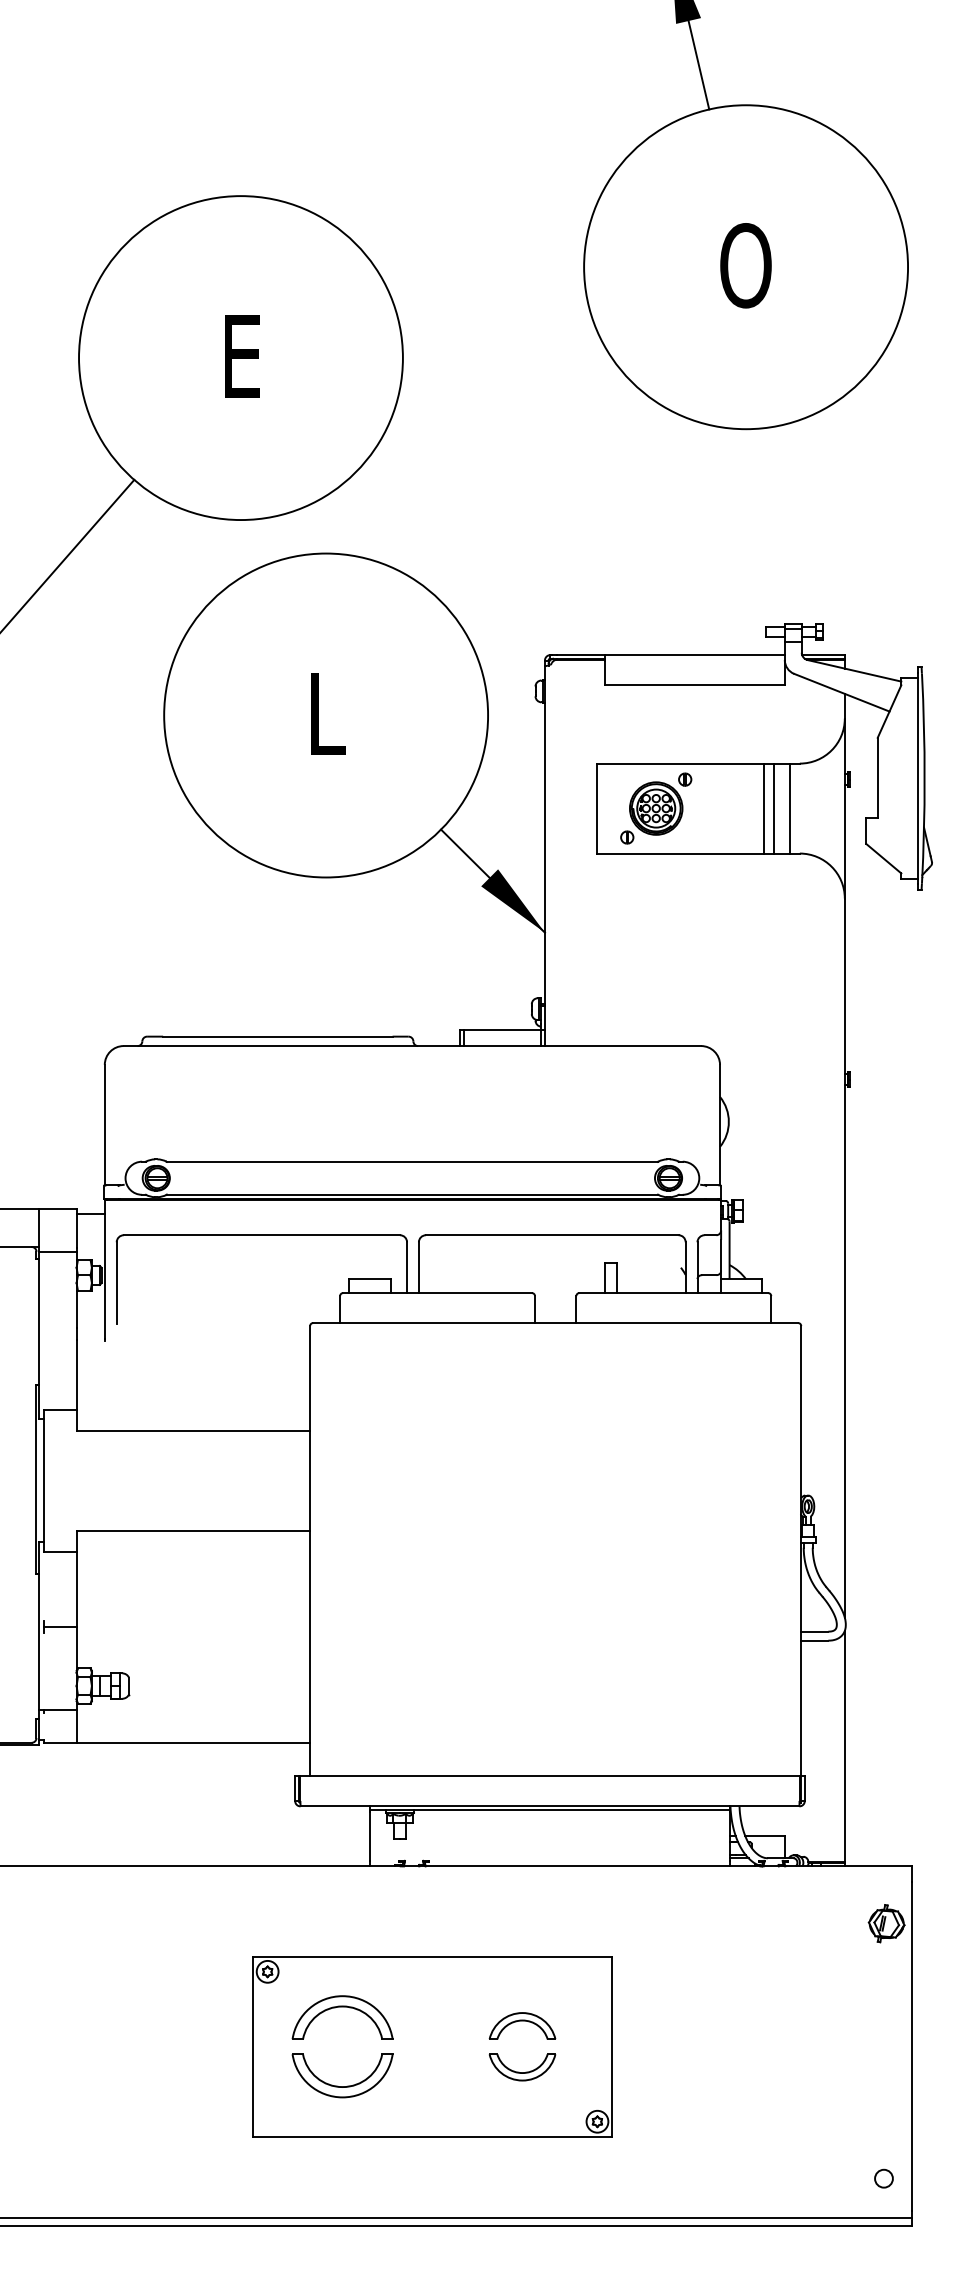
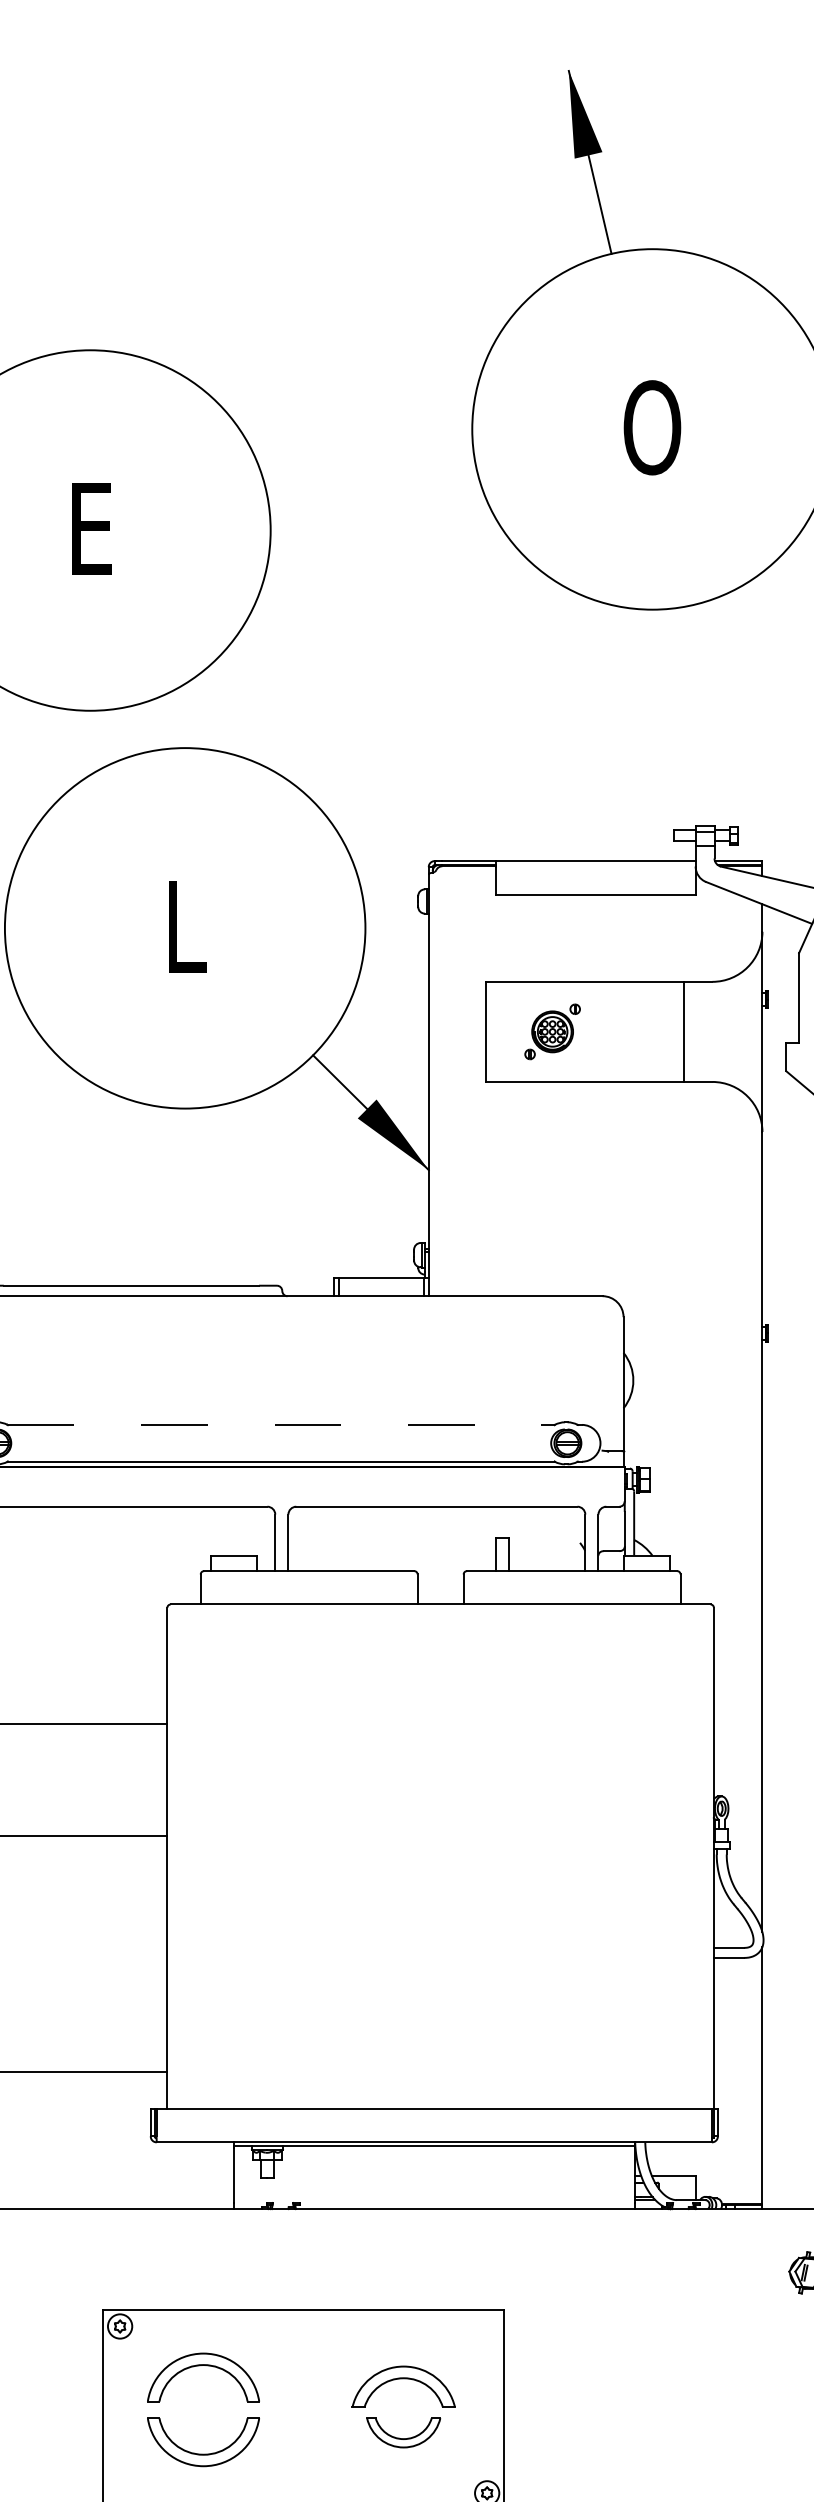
part: (656, 808) -> (552, 1031), size x0.7
line: (763, 808) -> (671, 1031), removed
line: (790, 808) -> (701, 1031), removed
line: (412, 1161) -> (281, 1424), solid -> dashed
part: (522, 2025) -> (403, 2386), size x1.4

